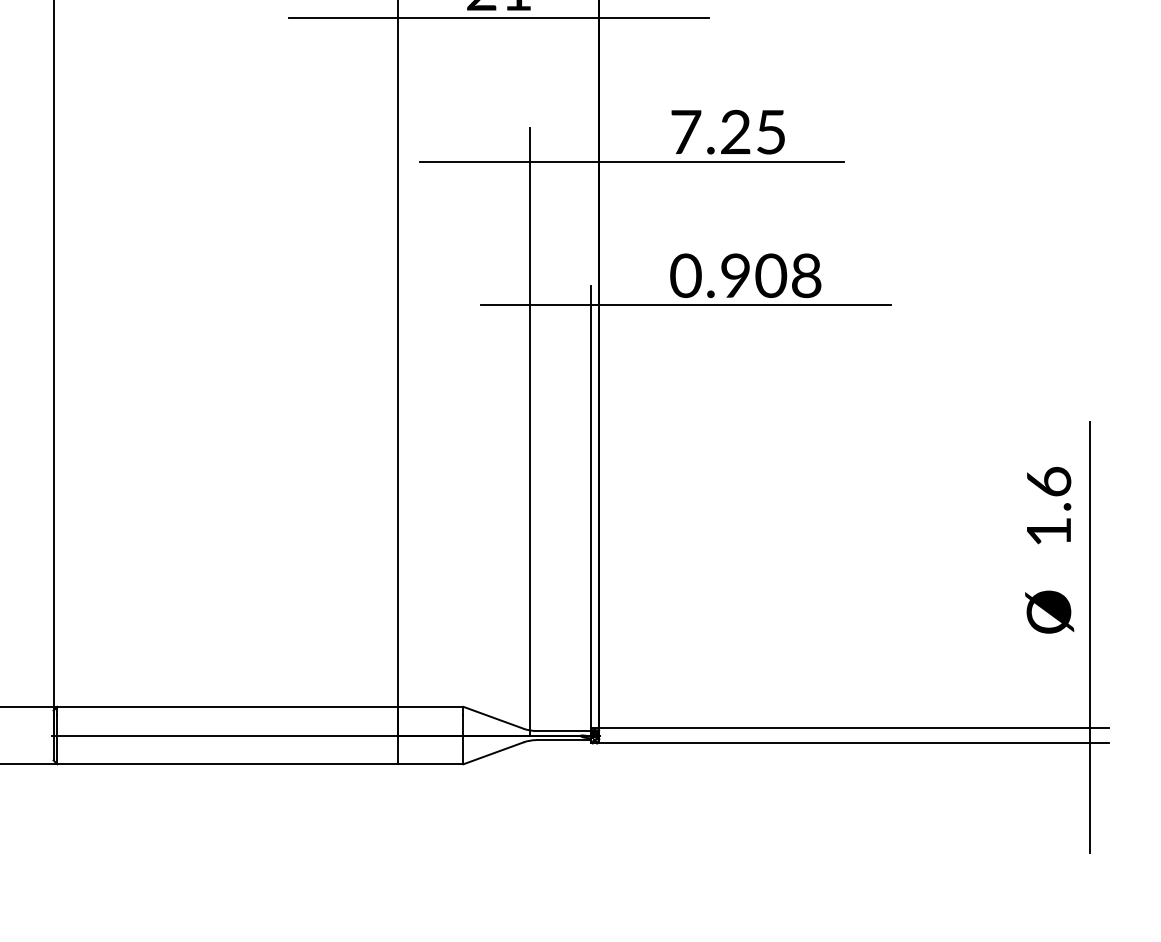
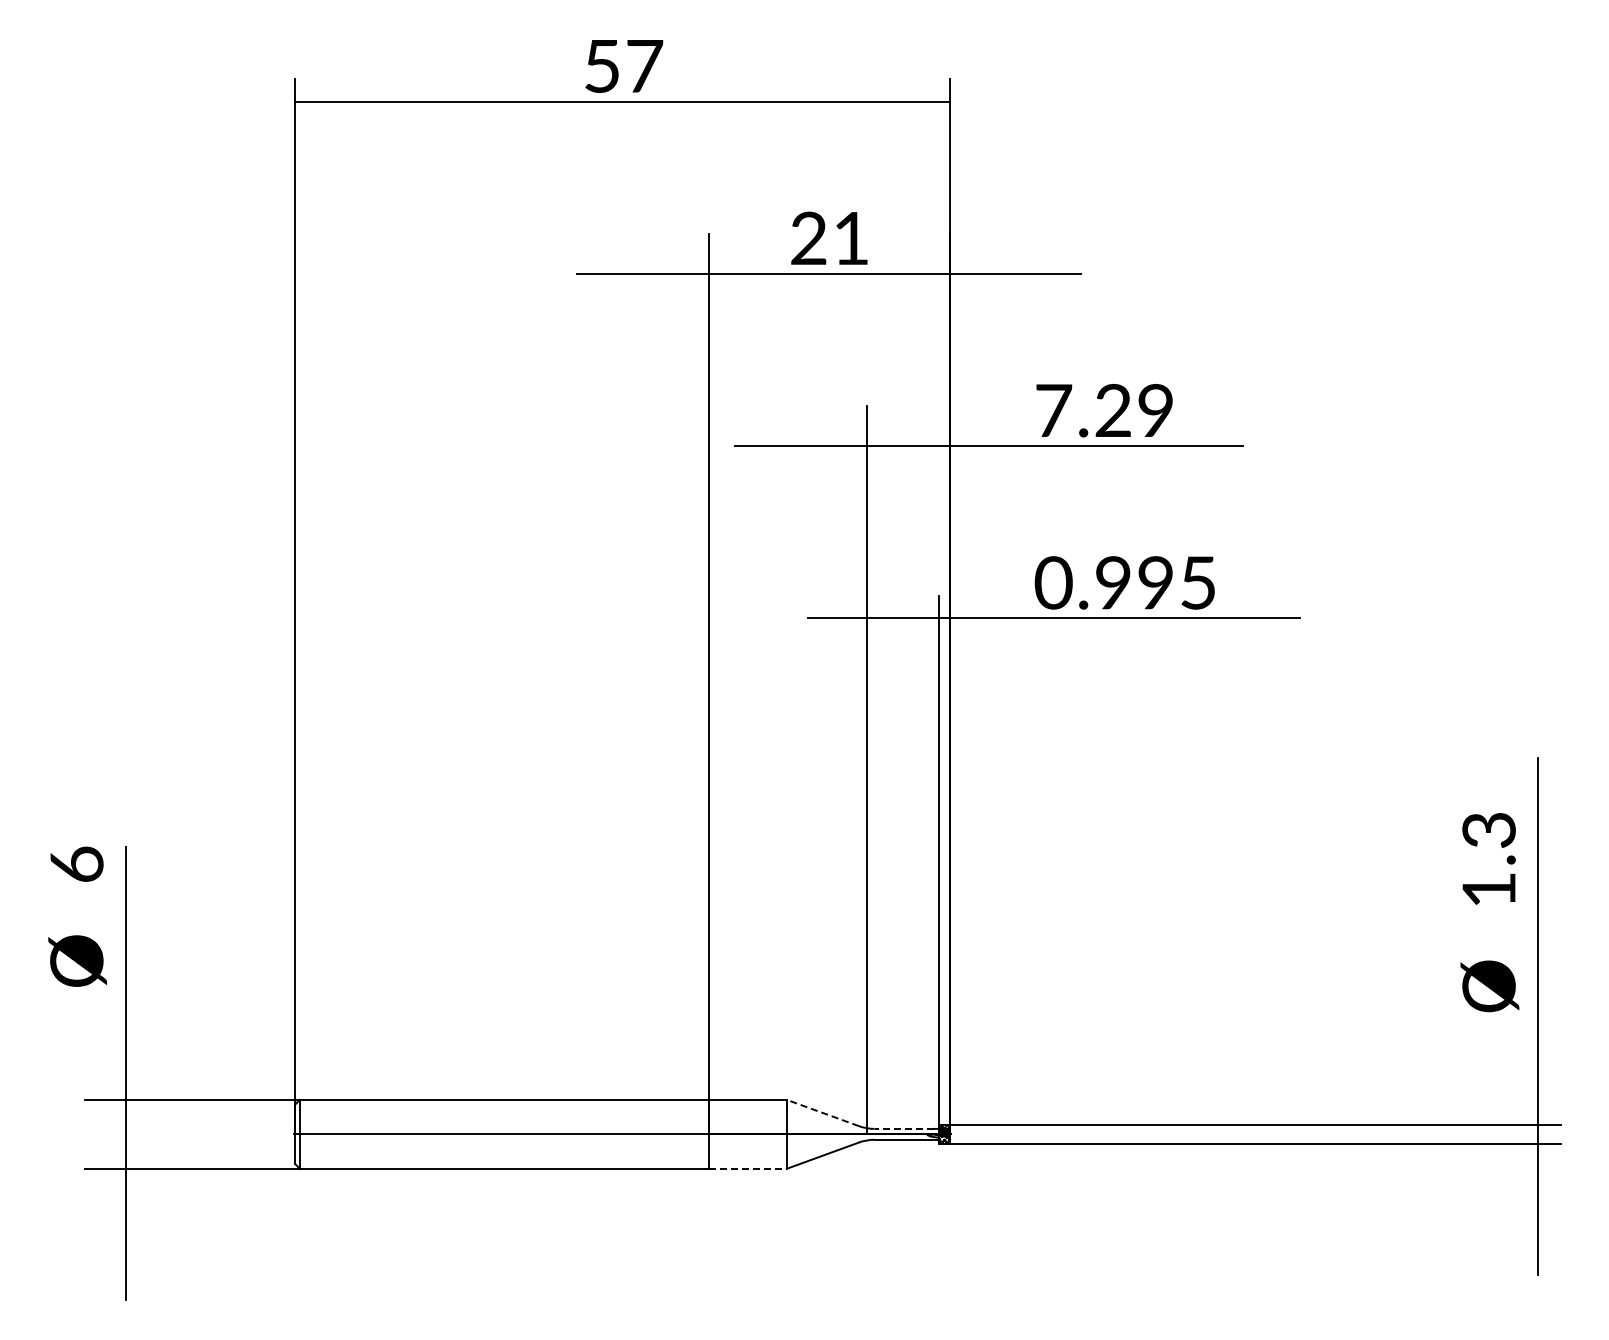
text: (770, 132) -> (1155, 410), 7.25 -> 7.29
text: (788, 275) -> (1176, 582), 0.908 -> 0.995
text: (1048, 482) -> (1488, 830), 1.6 -> 1.3
line: (493, 717) -> (822, 1112), solid -> dashed
line: (560, 730) -> (903, 1128), solid -> dashed
line: (431, 764) -> (748, 1168), solid -> dashed

